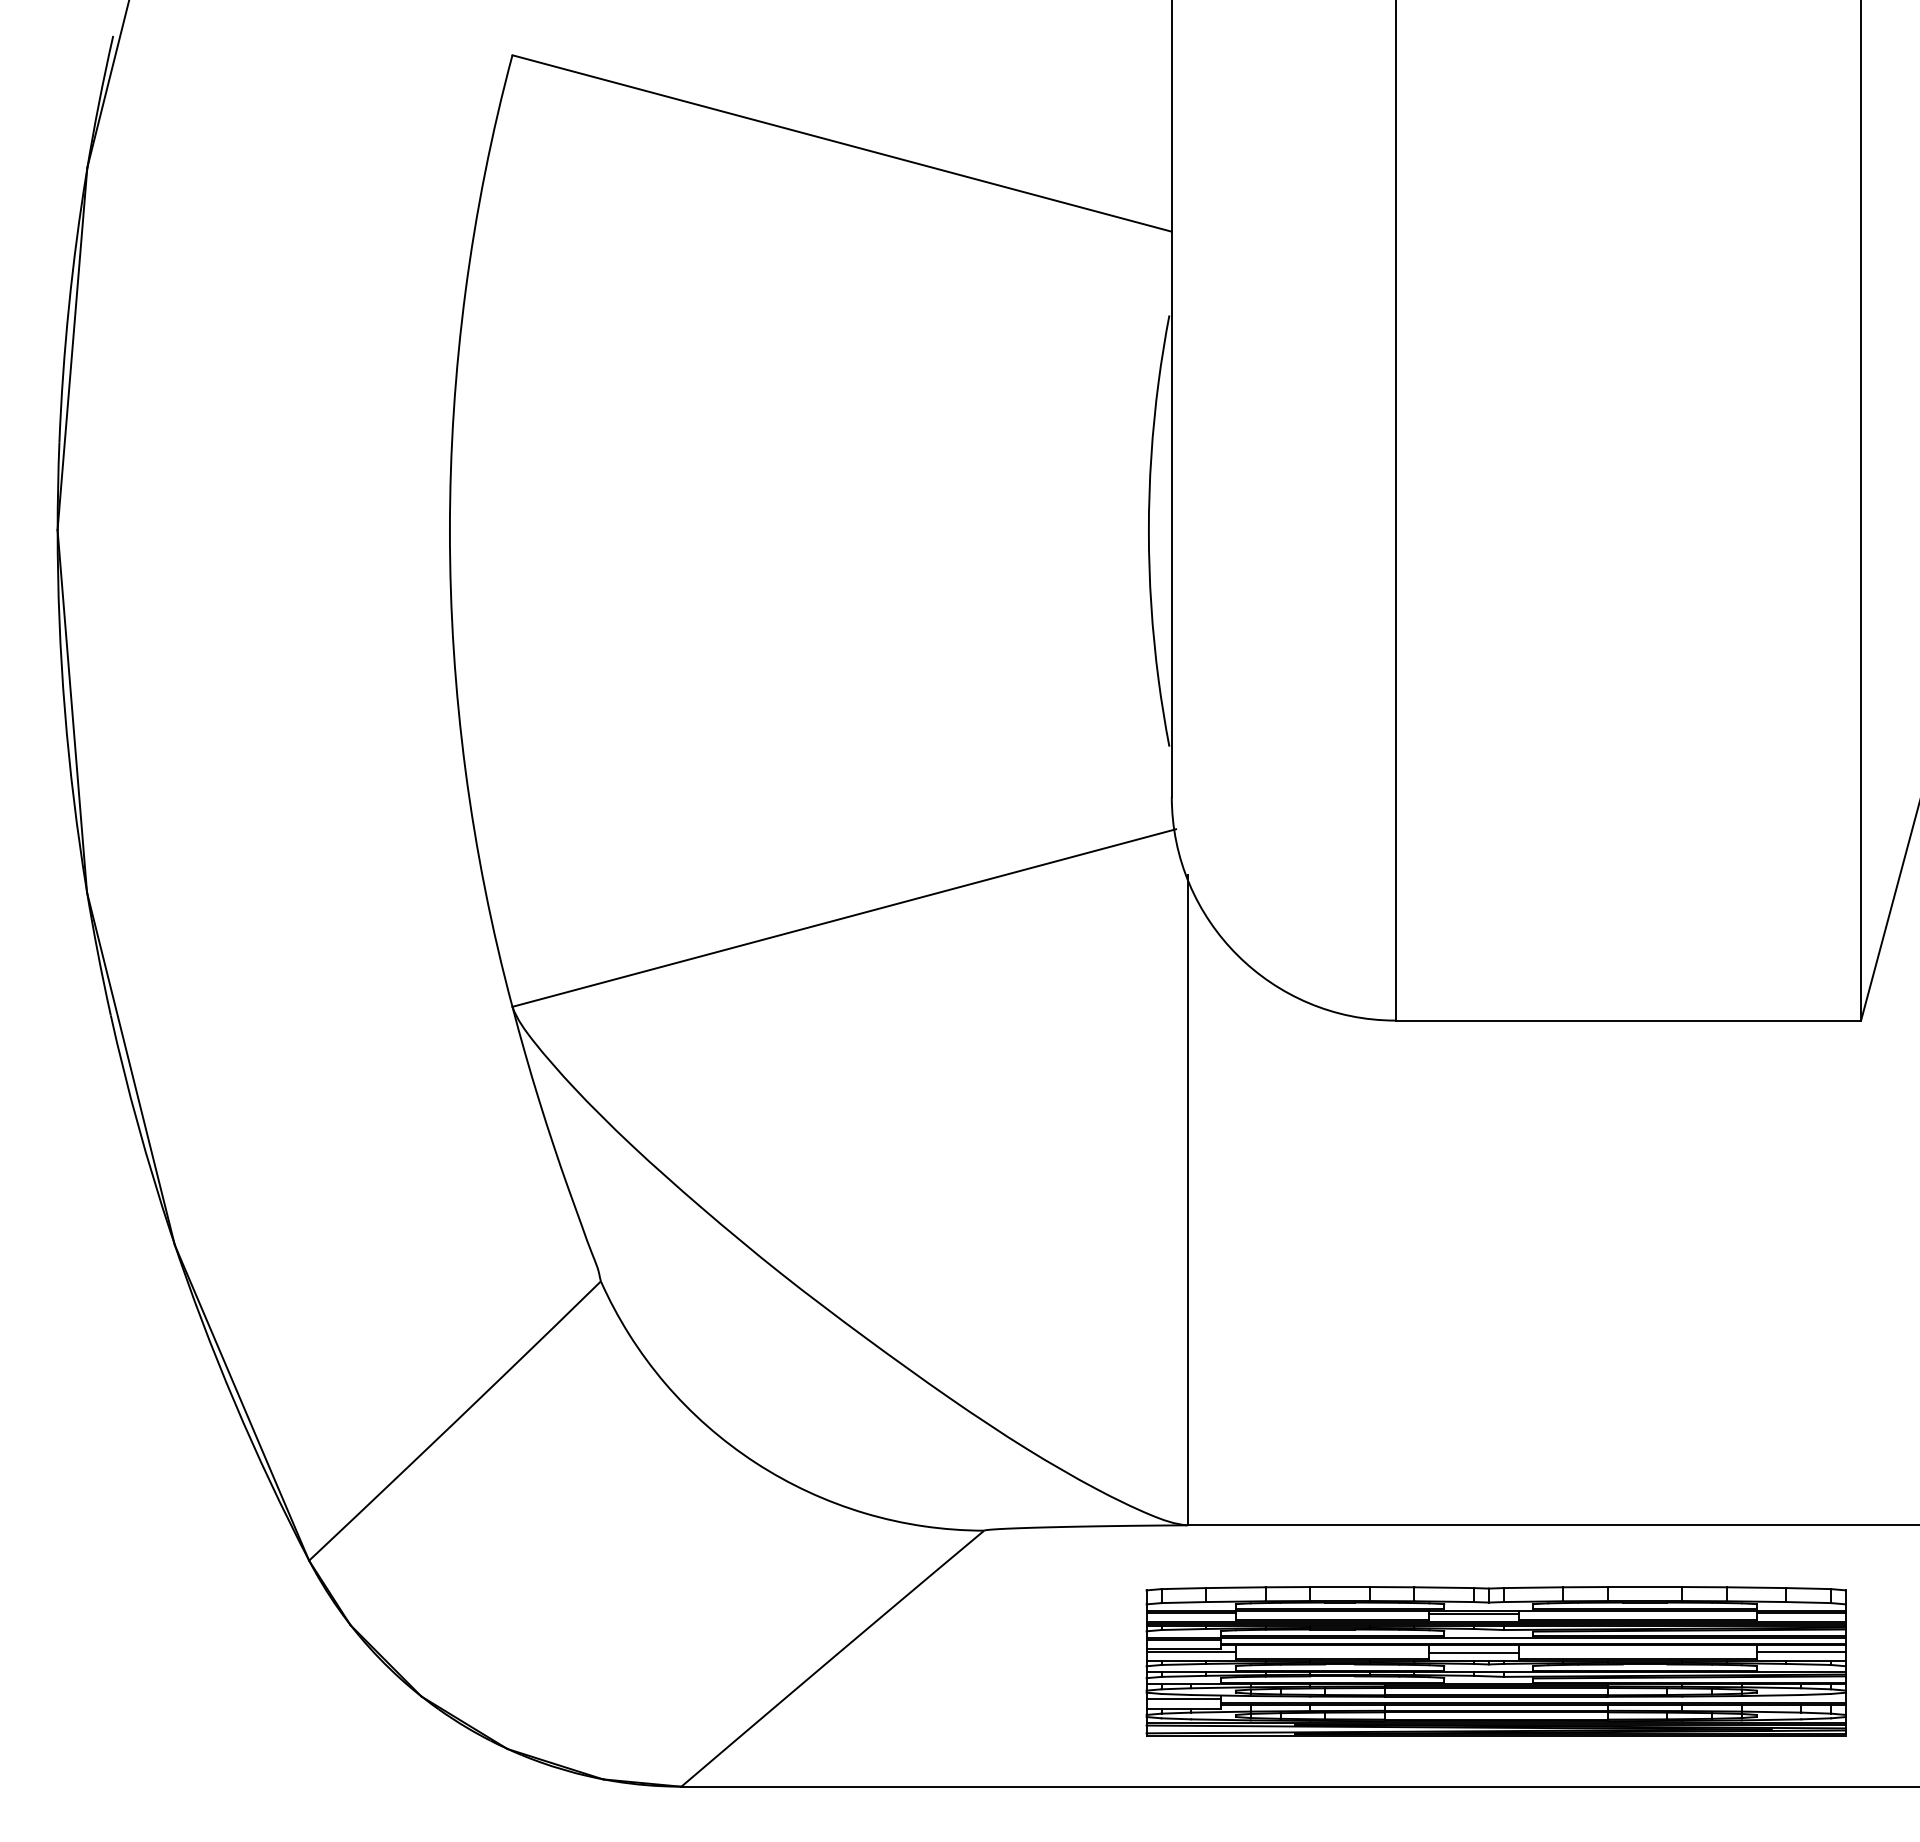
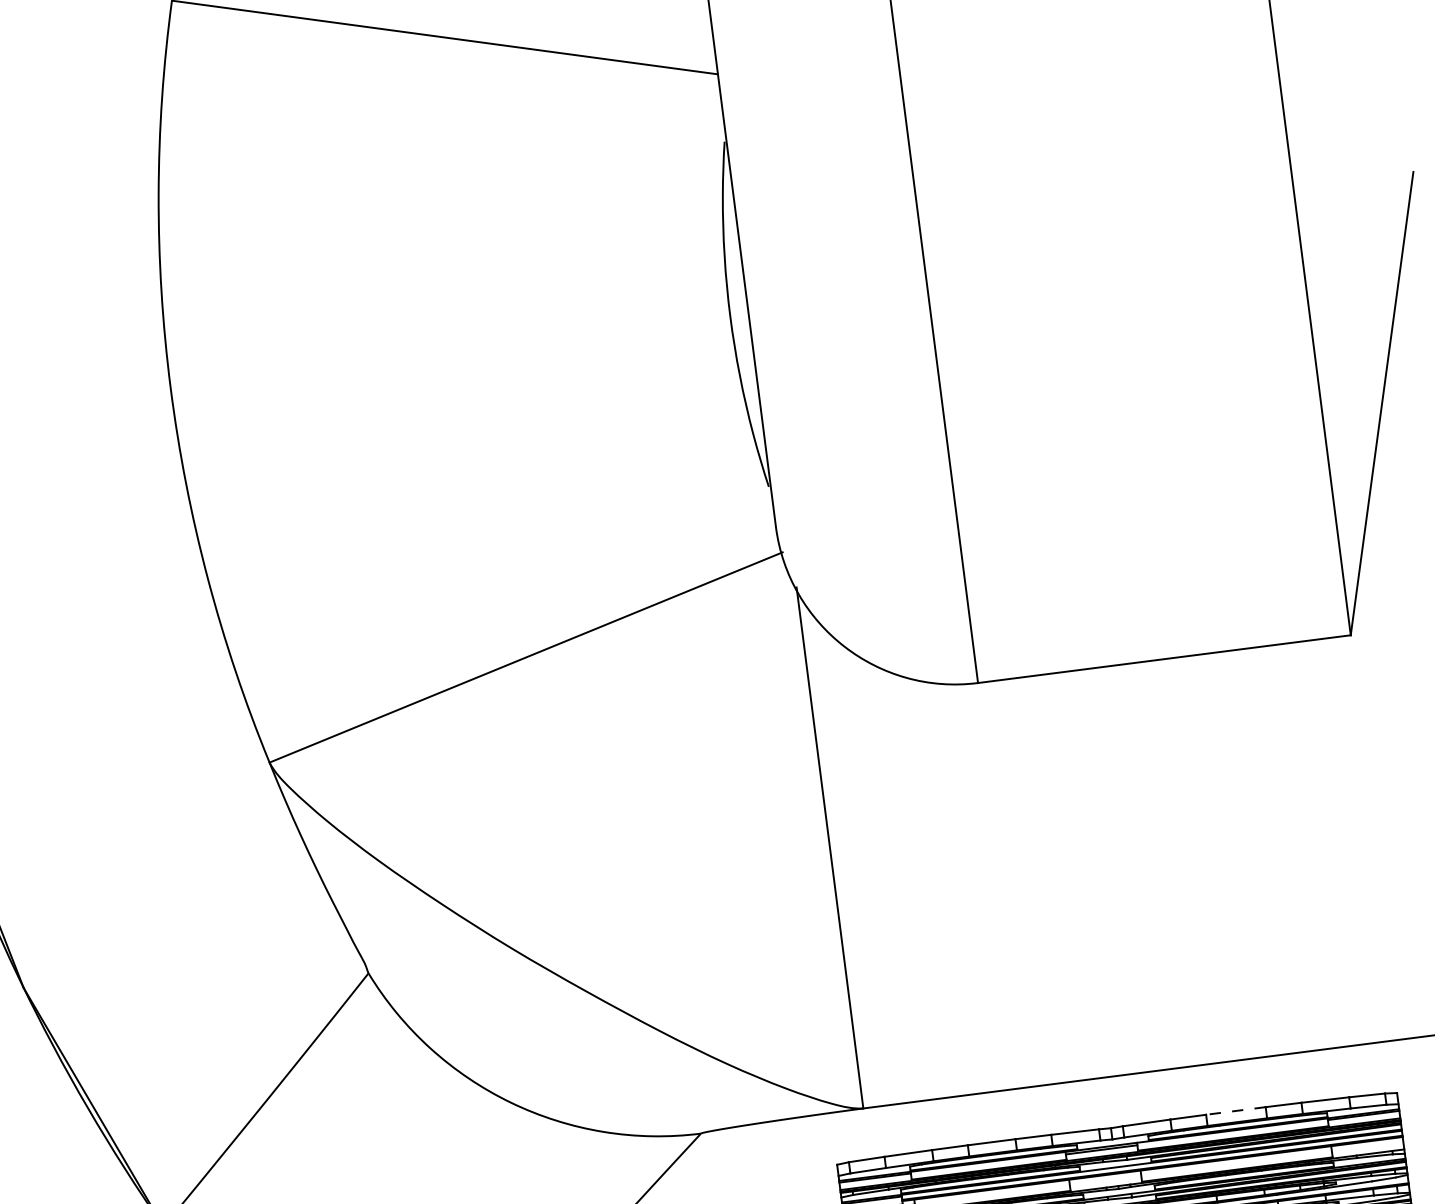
line: (1644, 1587) -> (1235, 1111), solid -> dashed
line: (1800, 1651) -> (1366, 1146), removed
line: (1473, 1652) -> (1105, 1180), removed

